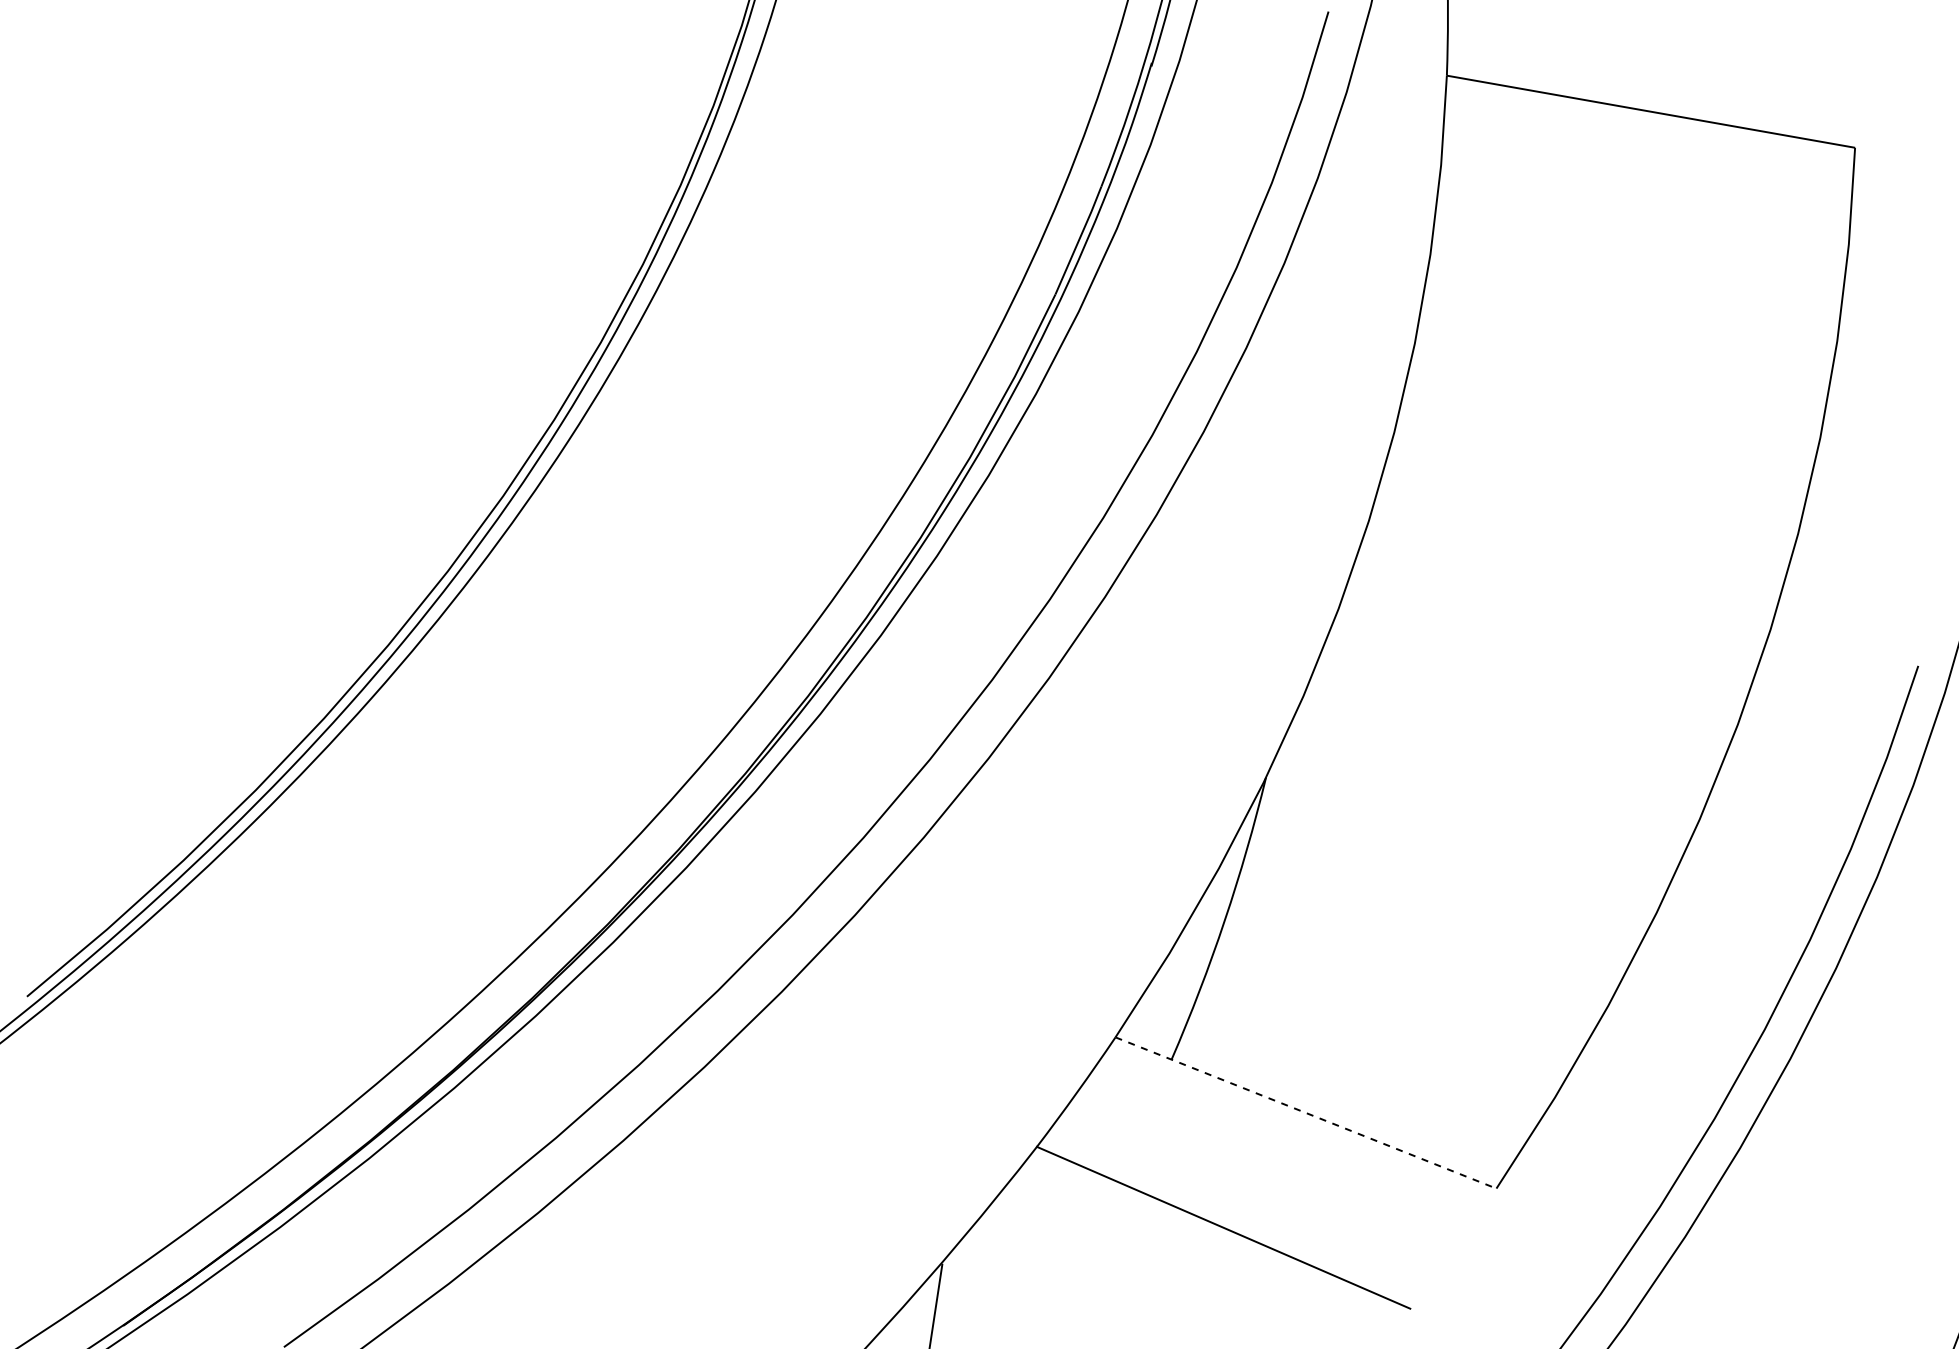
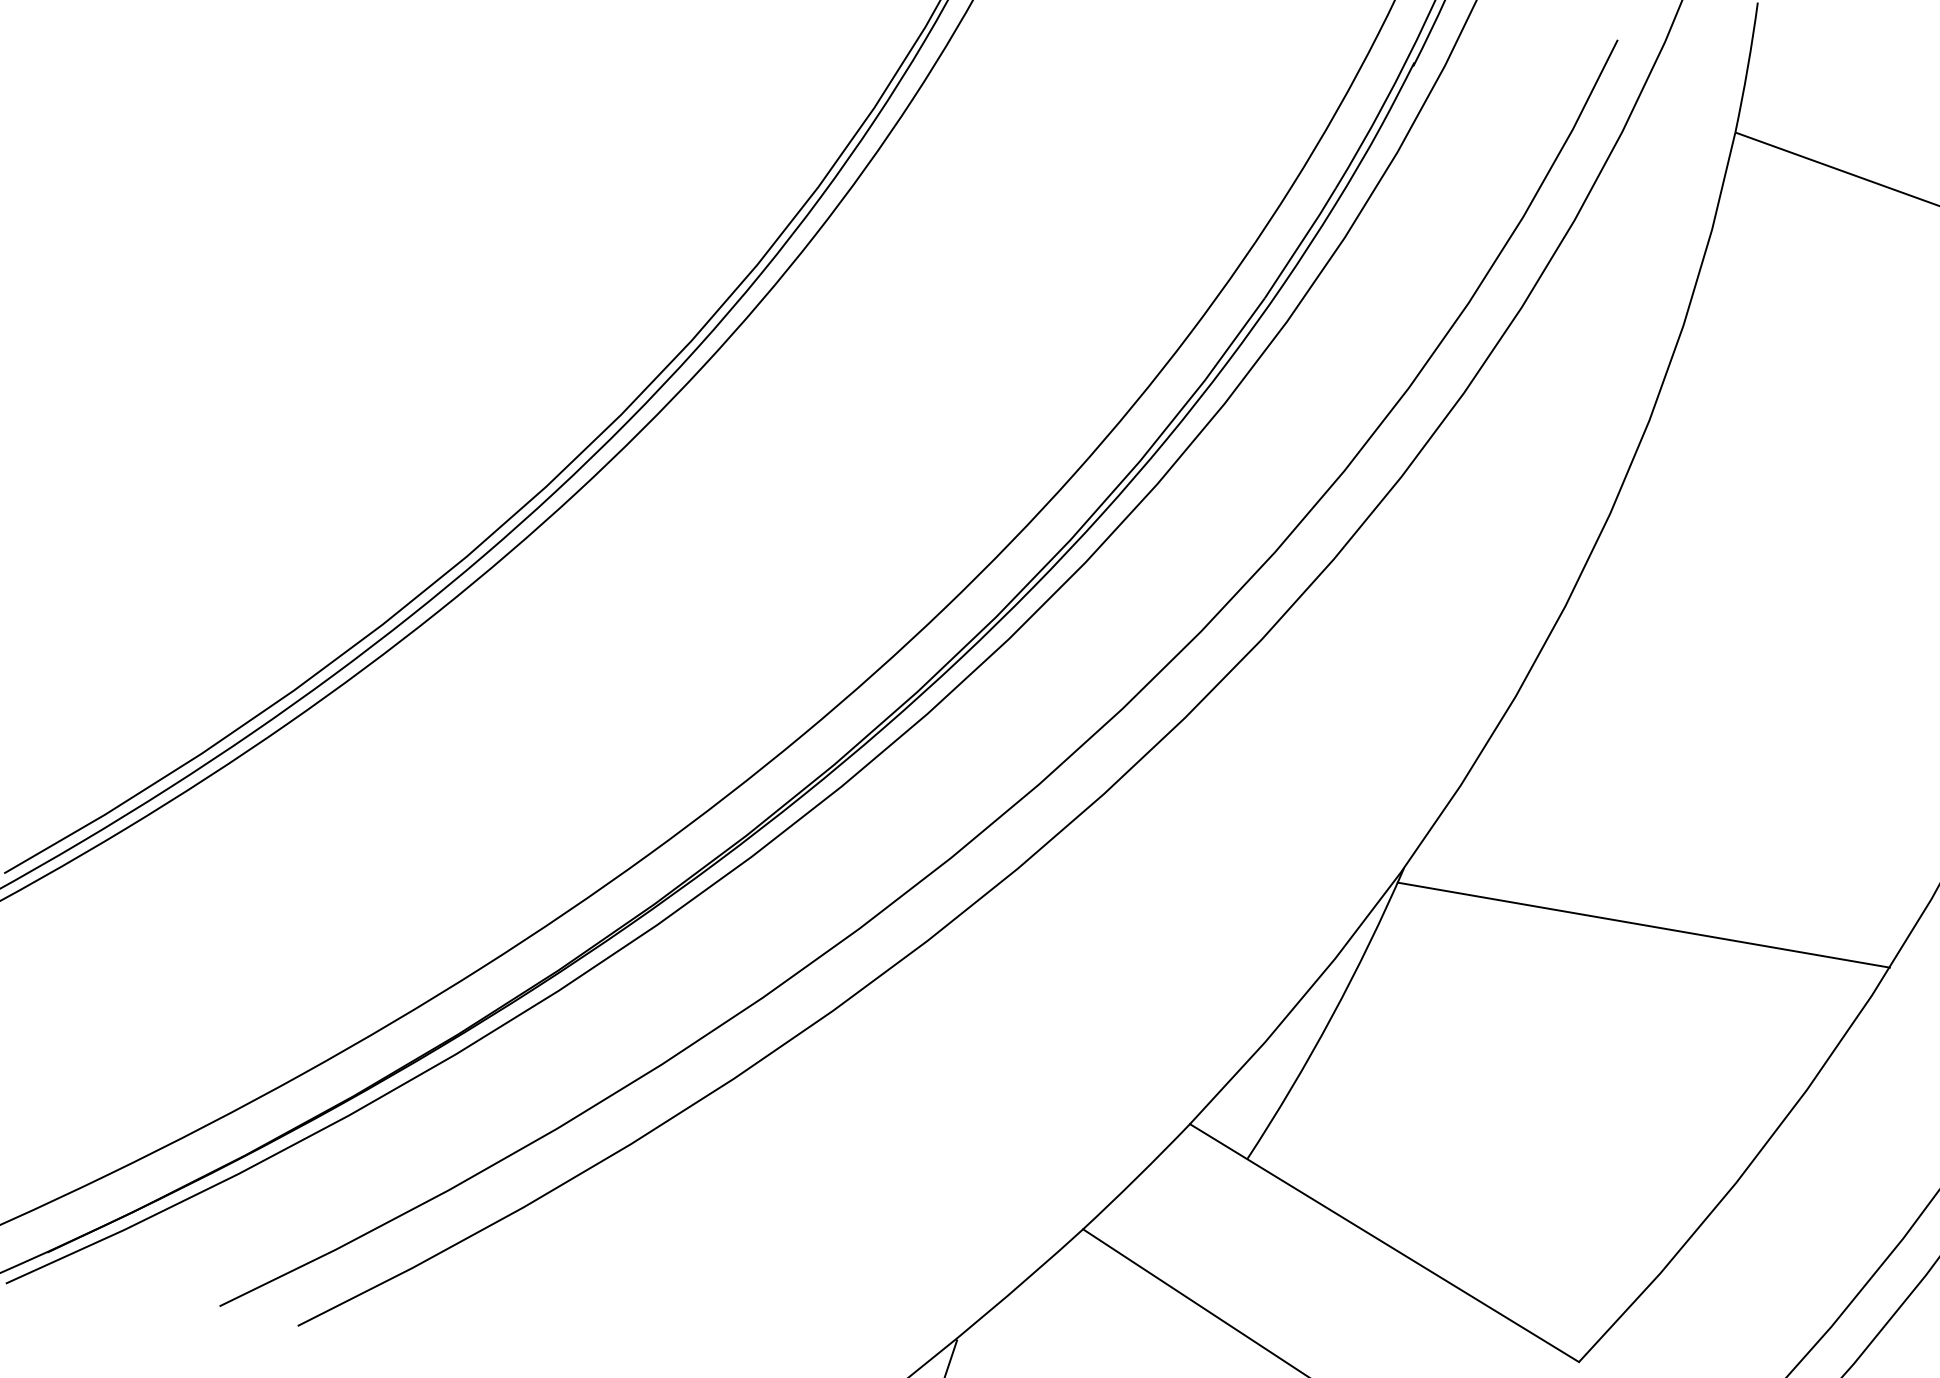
line: (1486, 791) -> (1643, 924), added
line: (1305, 1112) -> (1384, 1242), dashed -> solid

